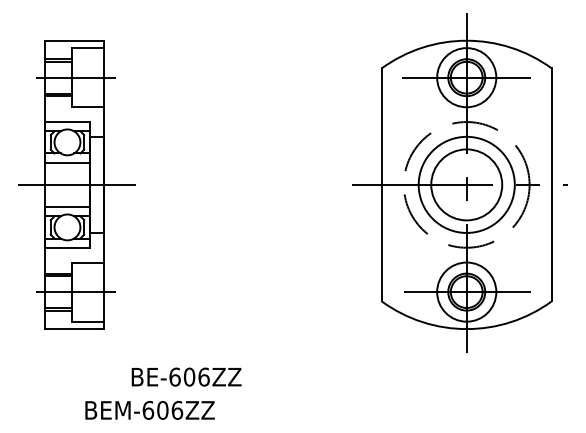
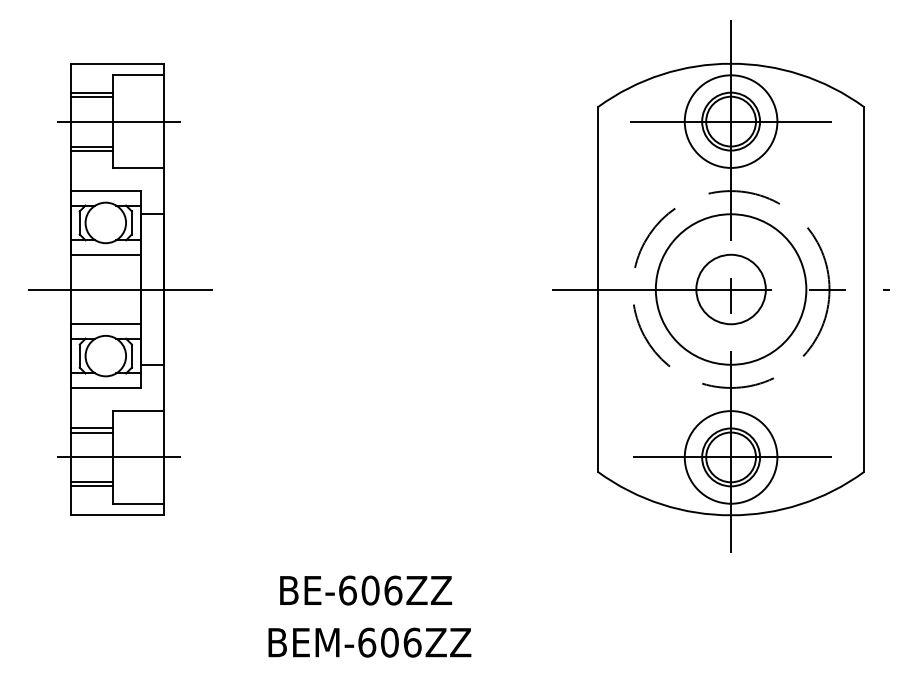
circle: (466, 184) -> (730, 288), size x0.62
text: (186, 376) -> (365, 589), moved
text: (149, 409) -> (368, 641), moved

